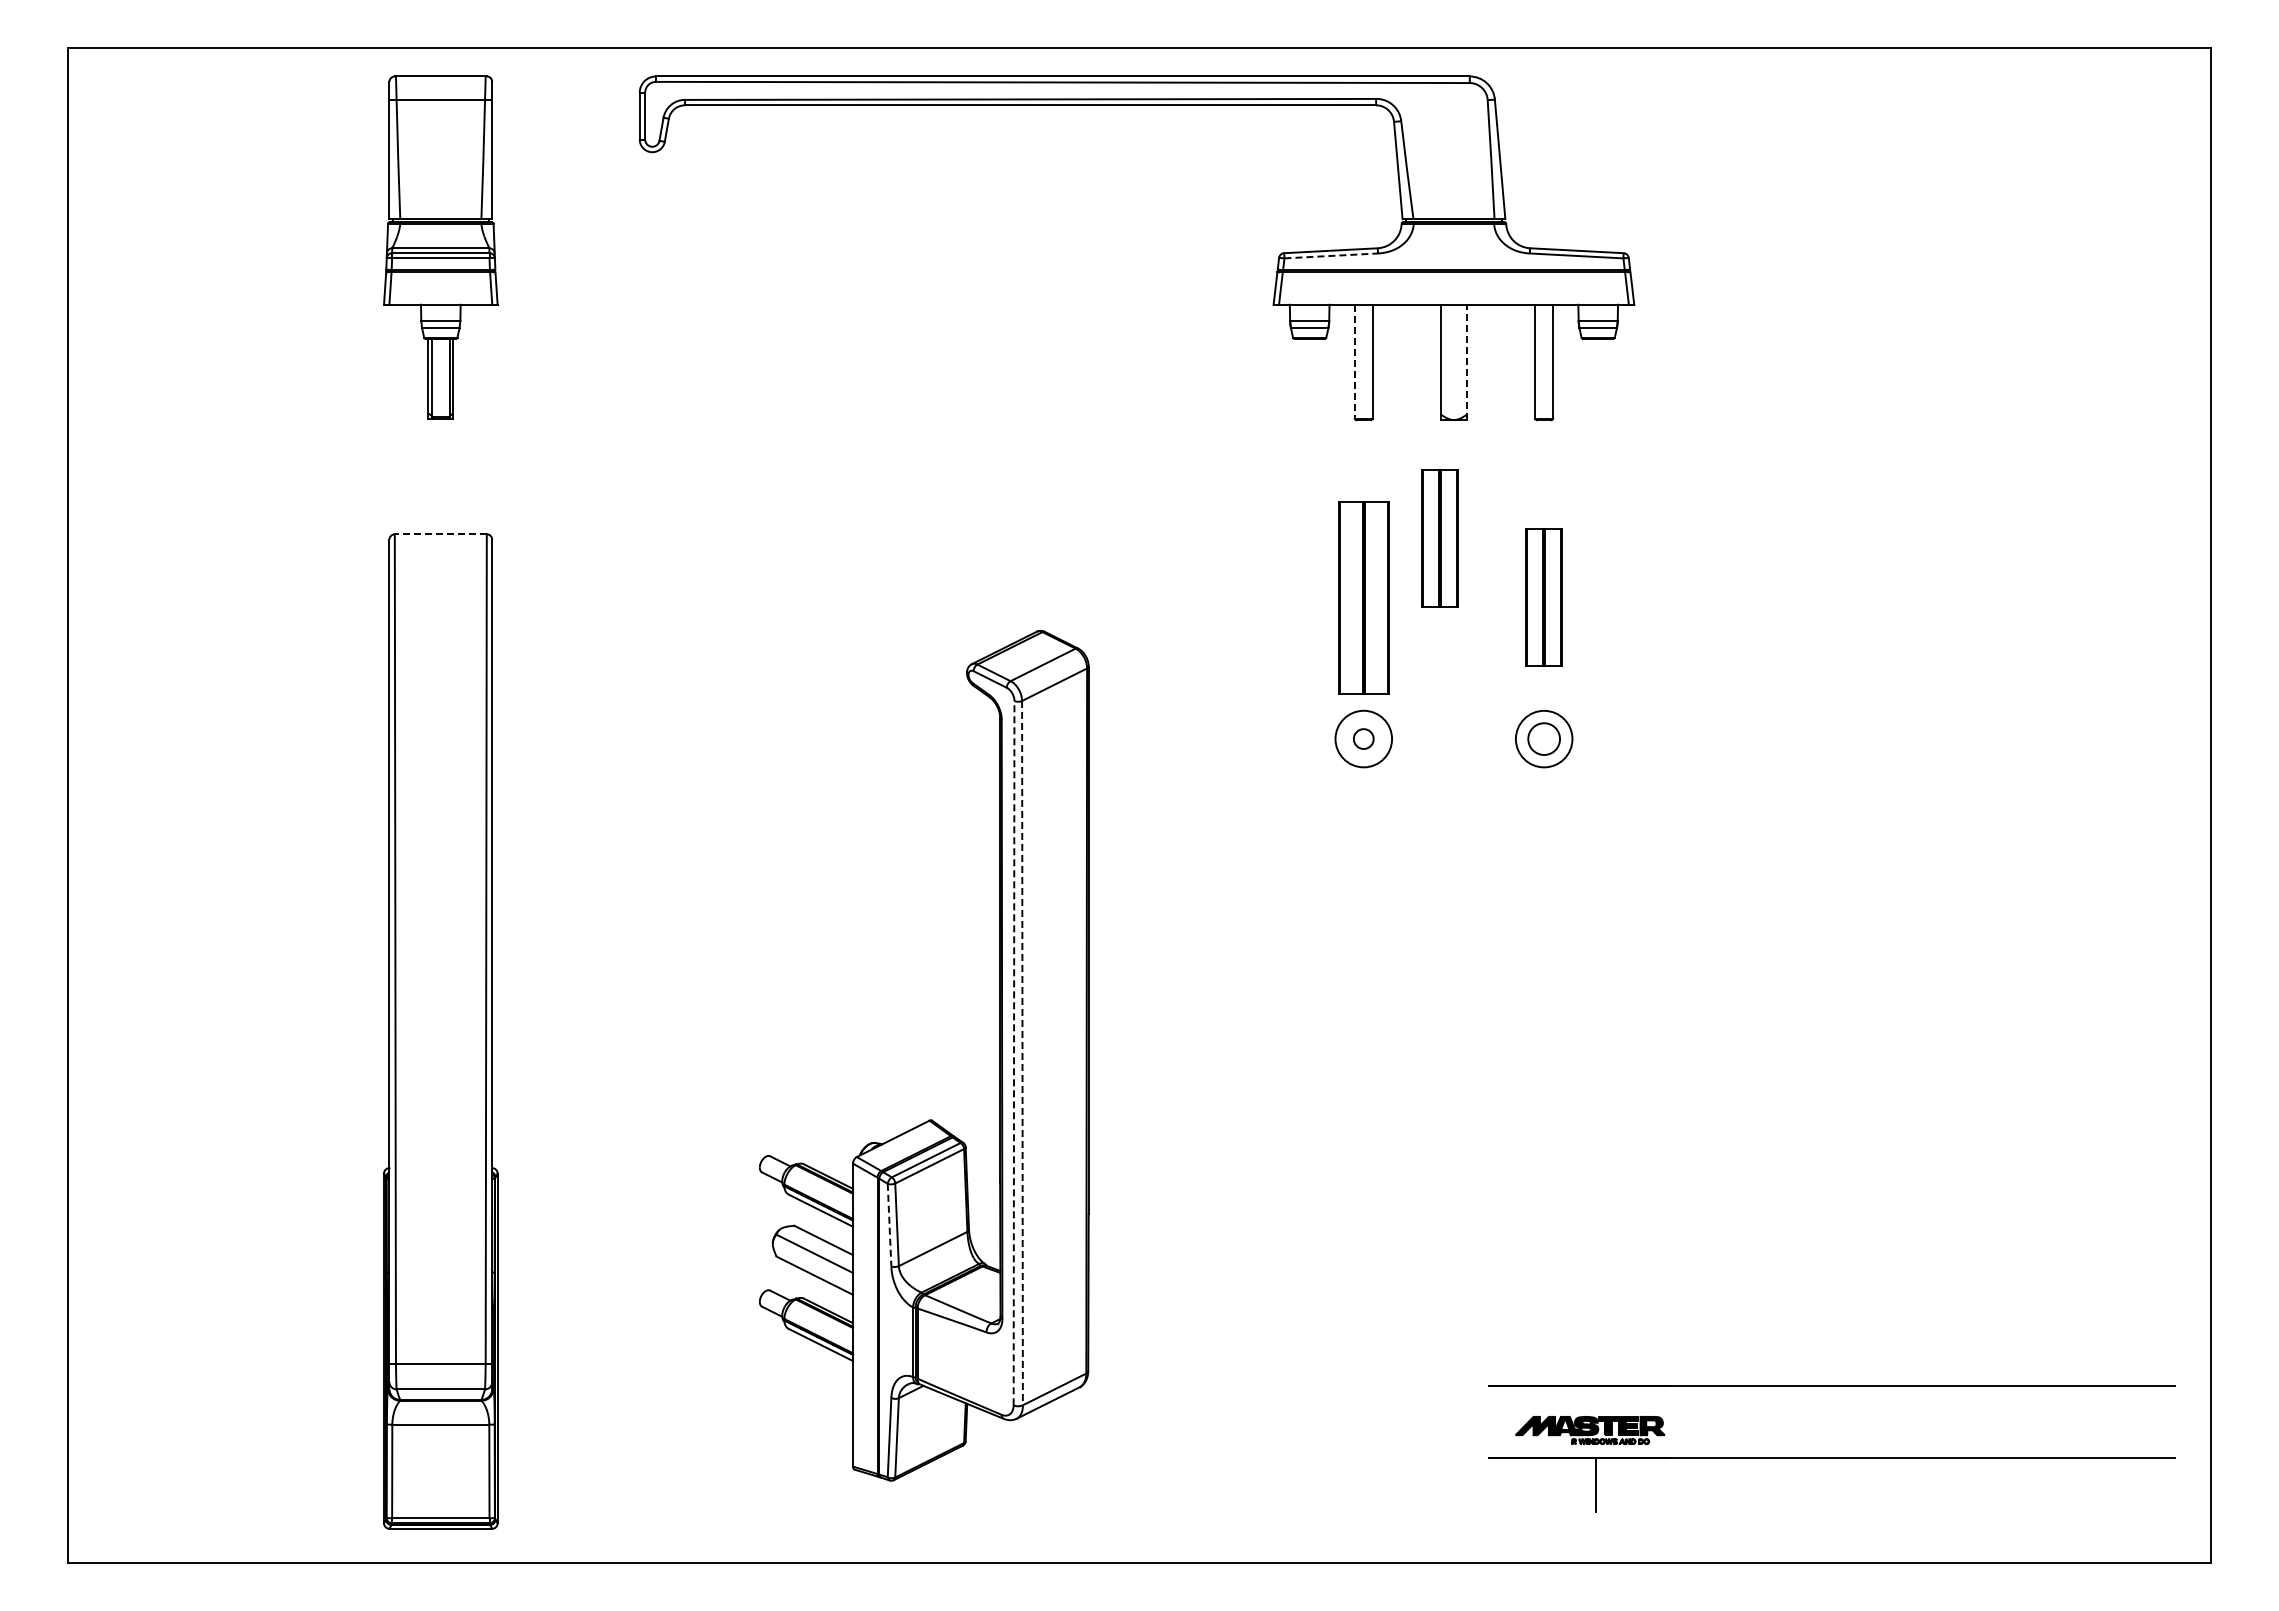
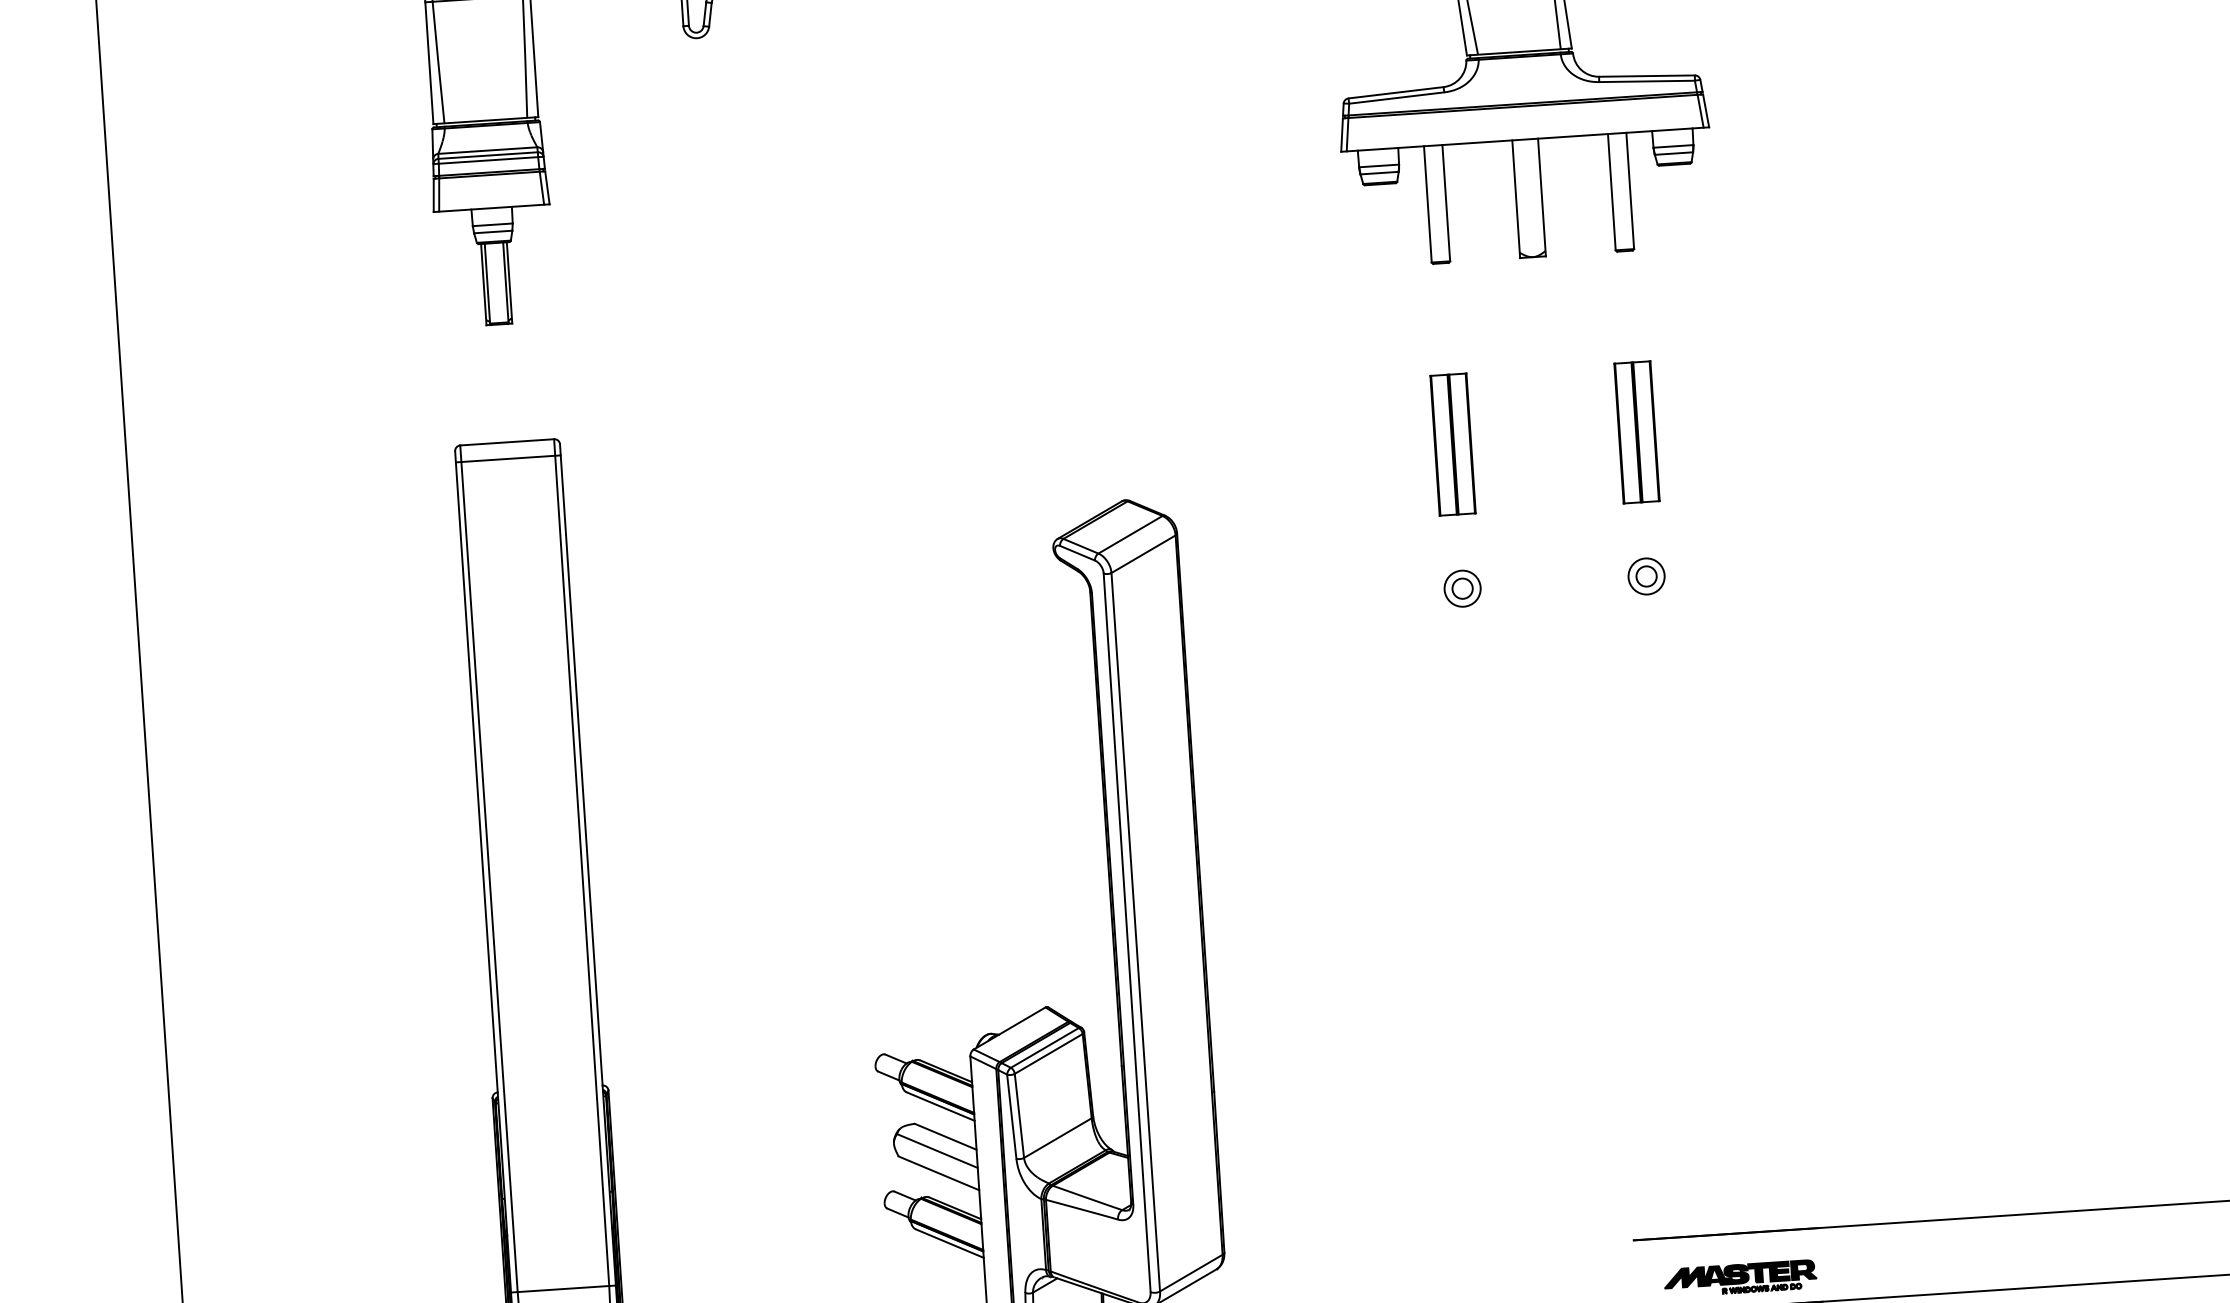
line: (1331, 255) -> (1396, 97), dashed -> solid
line: (1354, 361) -> (1427, 204), dashed -> solid
line: (1466, 362) -> (1541, 197), dashed -> solid
line: (440, 534) -> (506, 442), dashed -> solid
part: (1439, 538) -> (1526, 378), removed
line: (440, 550) -> (507, 458), added
part: (1363, 597) -> (1452, 444), size x0.71
circle: (1363, 738) -> (1462, 588), size x0.62
part: (1543, 738) -> (1645, 575), size x0.62
line: (1014, 1052) -> (1127, 932), dashed -> solid
line: (1022, 1053) -> (1135, 932), dashed -> solid
line: (889, 1225) -> (1011, 1117), dashed -> solid

